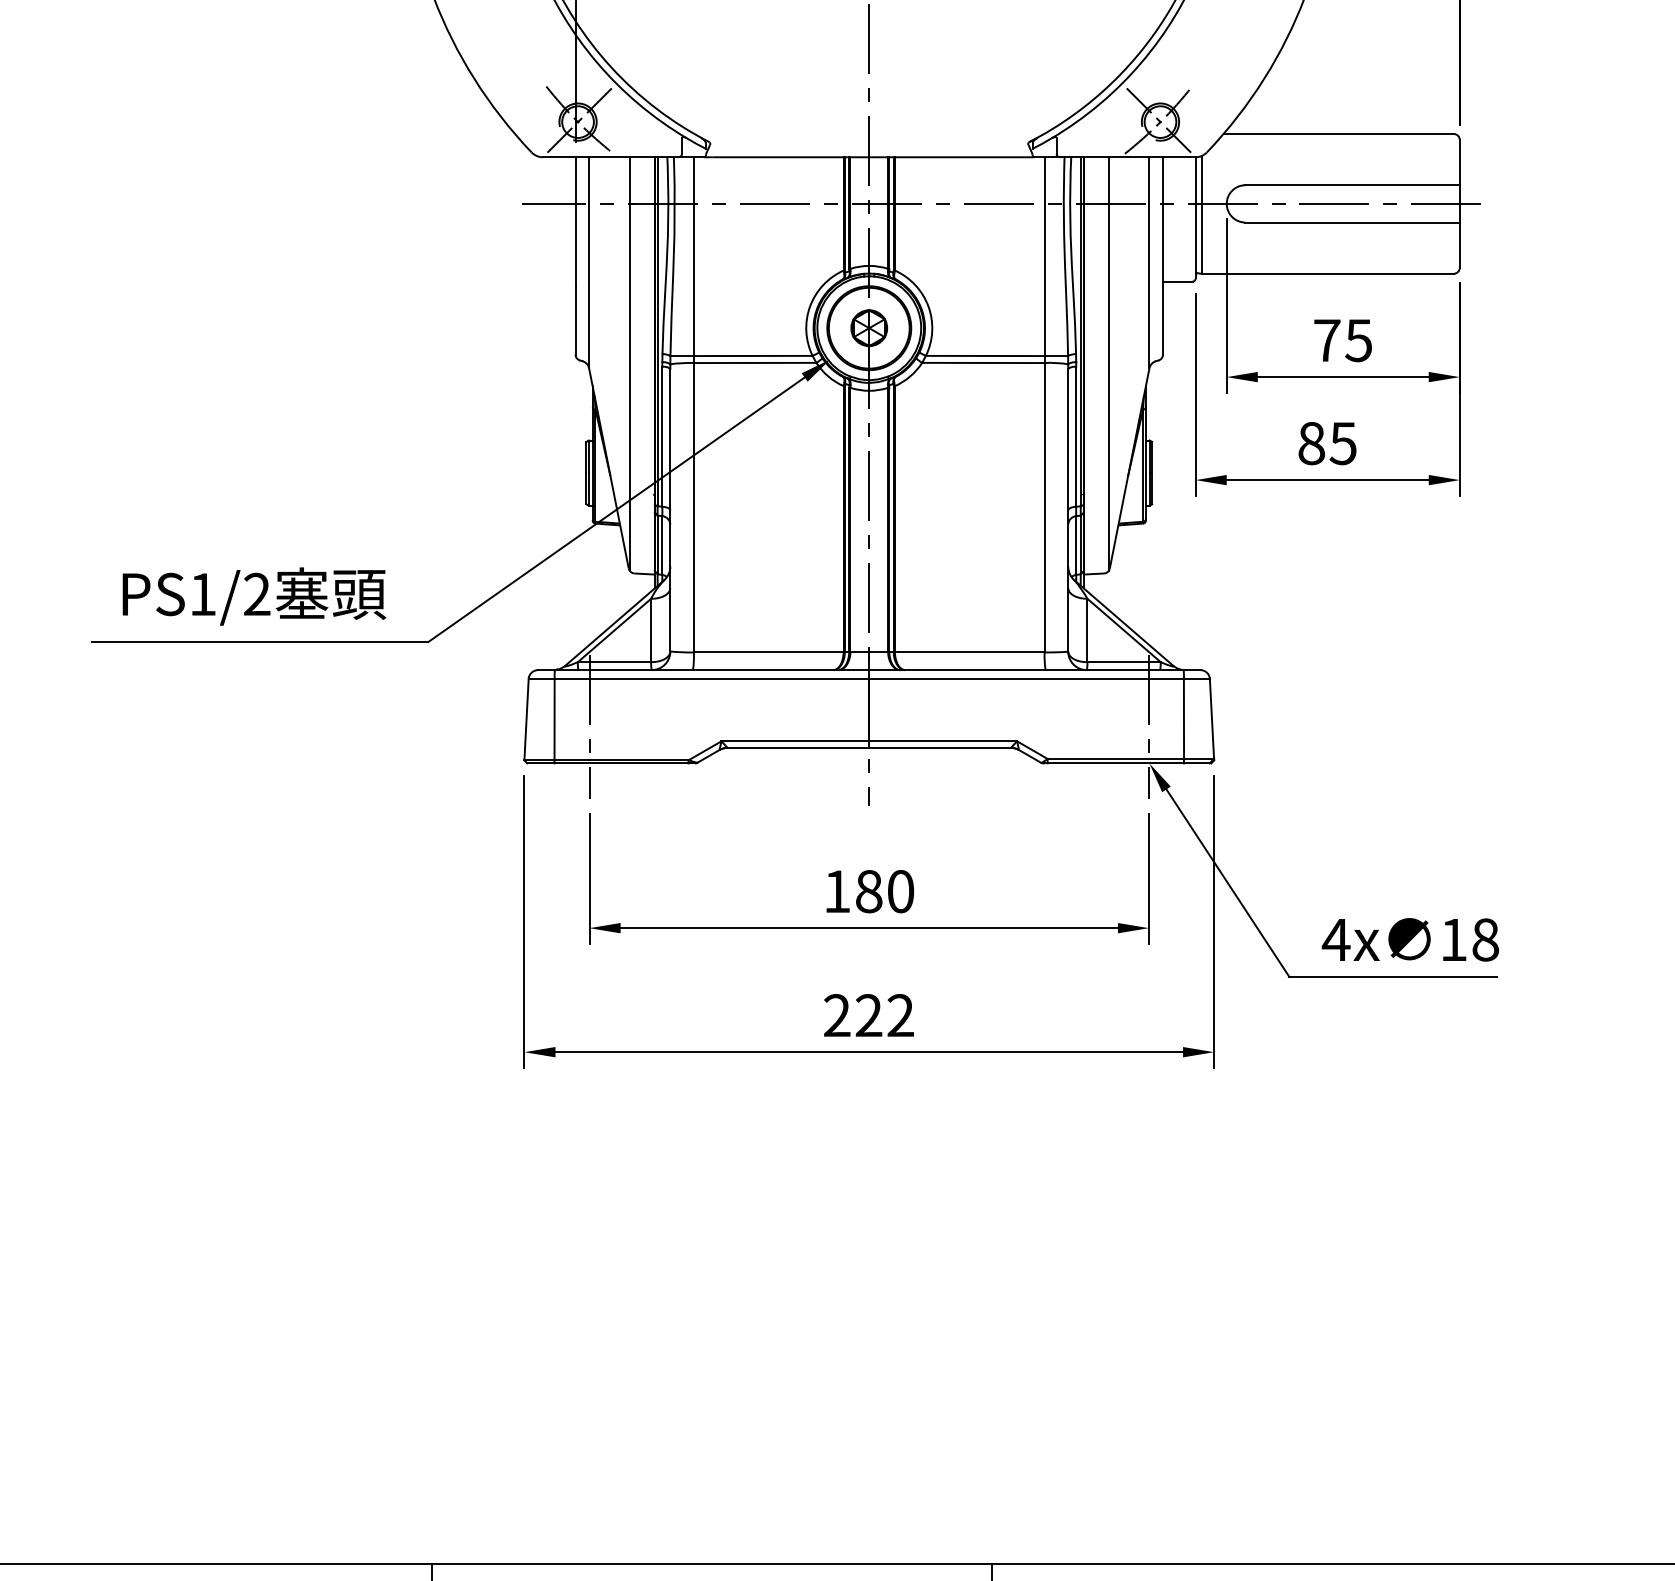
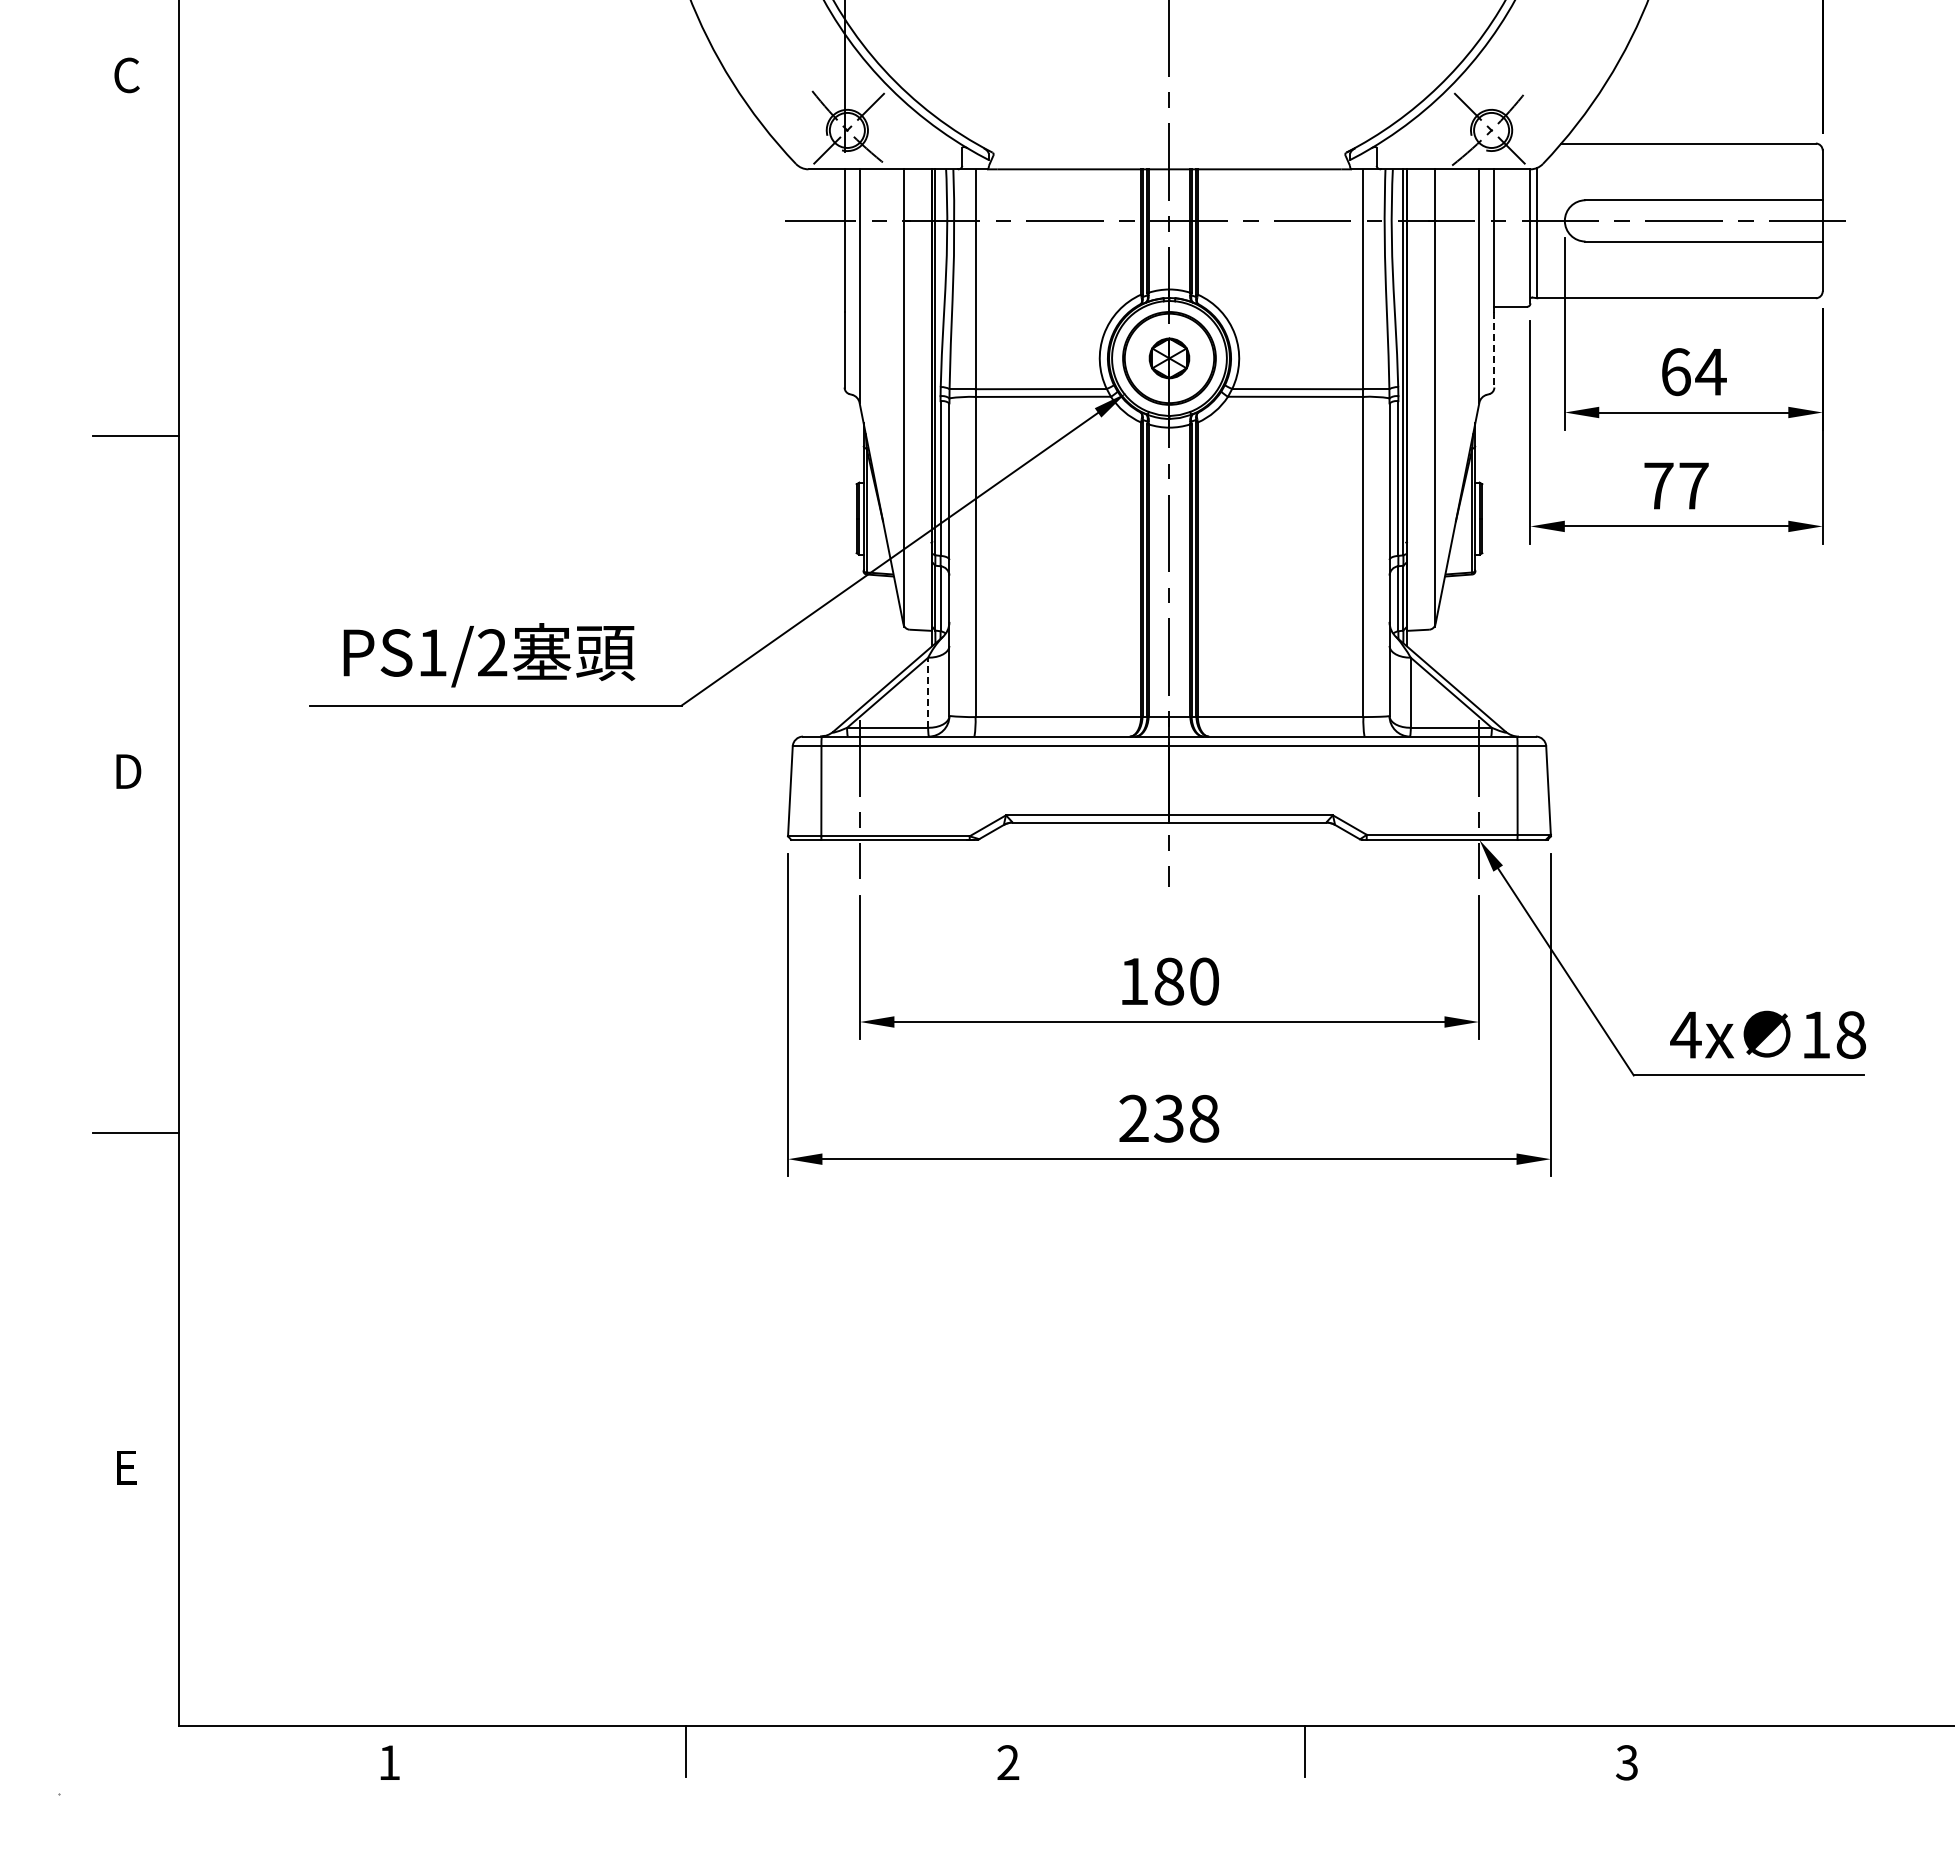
line: (1163, 320) -> (1494, 349), solid -> dashed
text: (1343, 340) -> (1693, 372), 75 -> 64
text: (1327, 443) -> (1676, 485), 85 -> 77
line: (651, 630) -> (928, 692), solid -> dashed
text: (884, 1015) -> (1186, 1118), 222 -> 238

